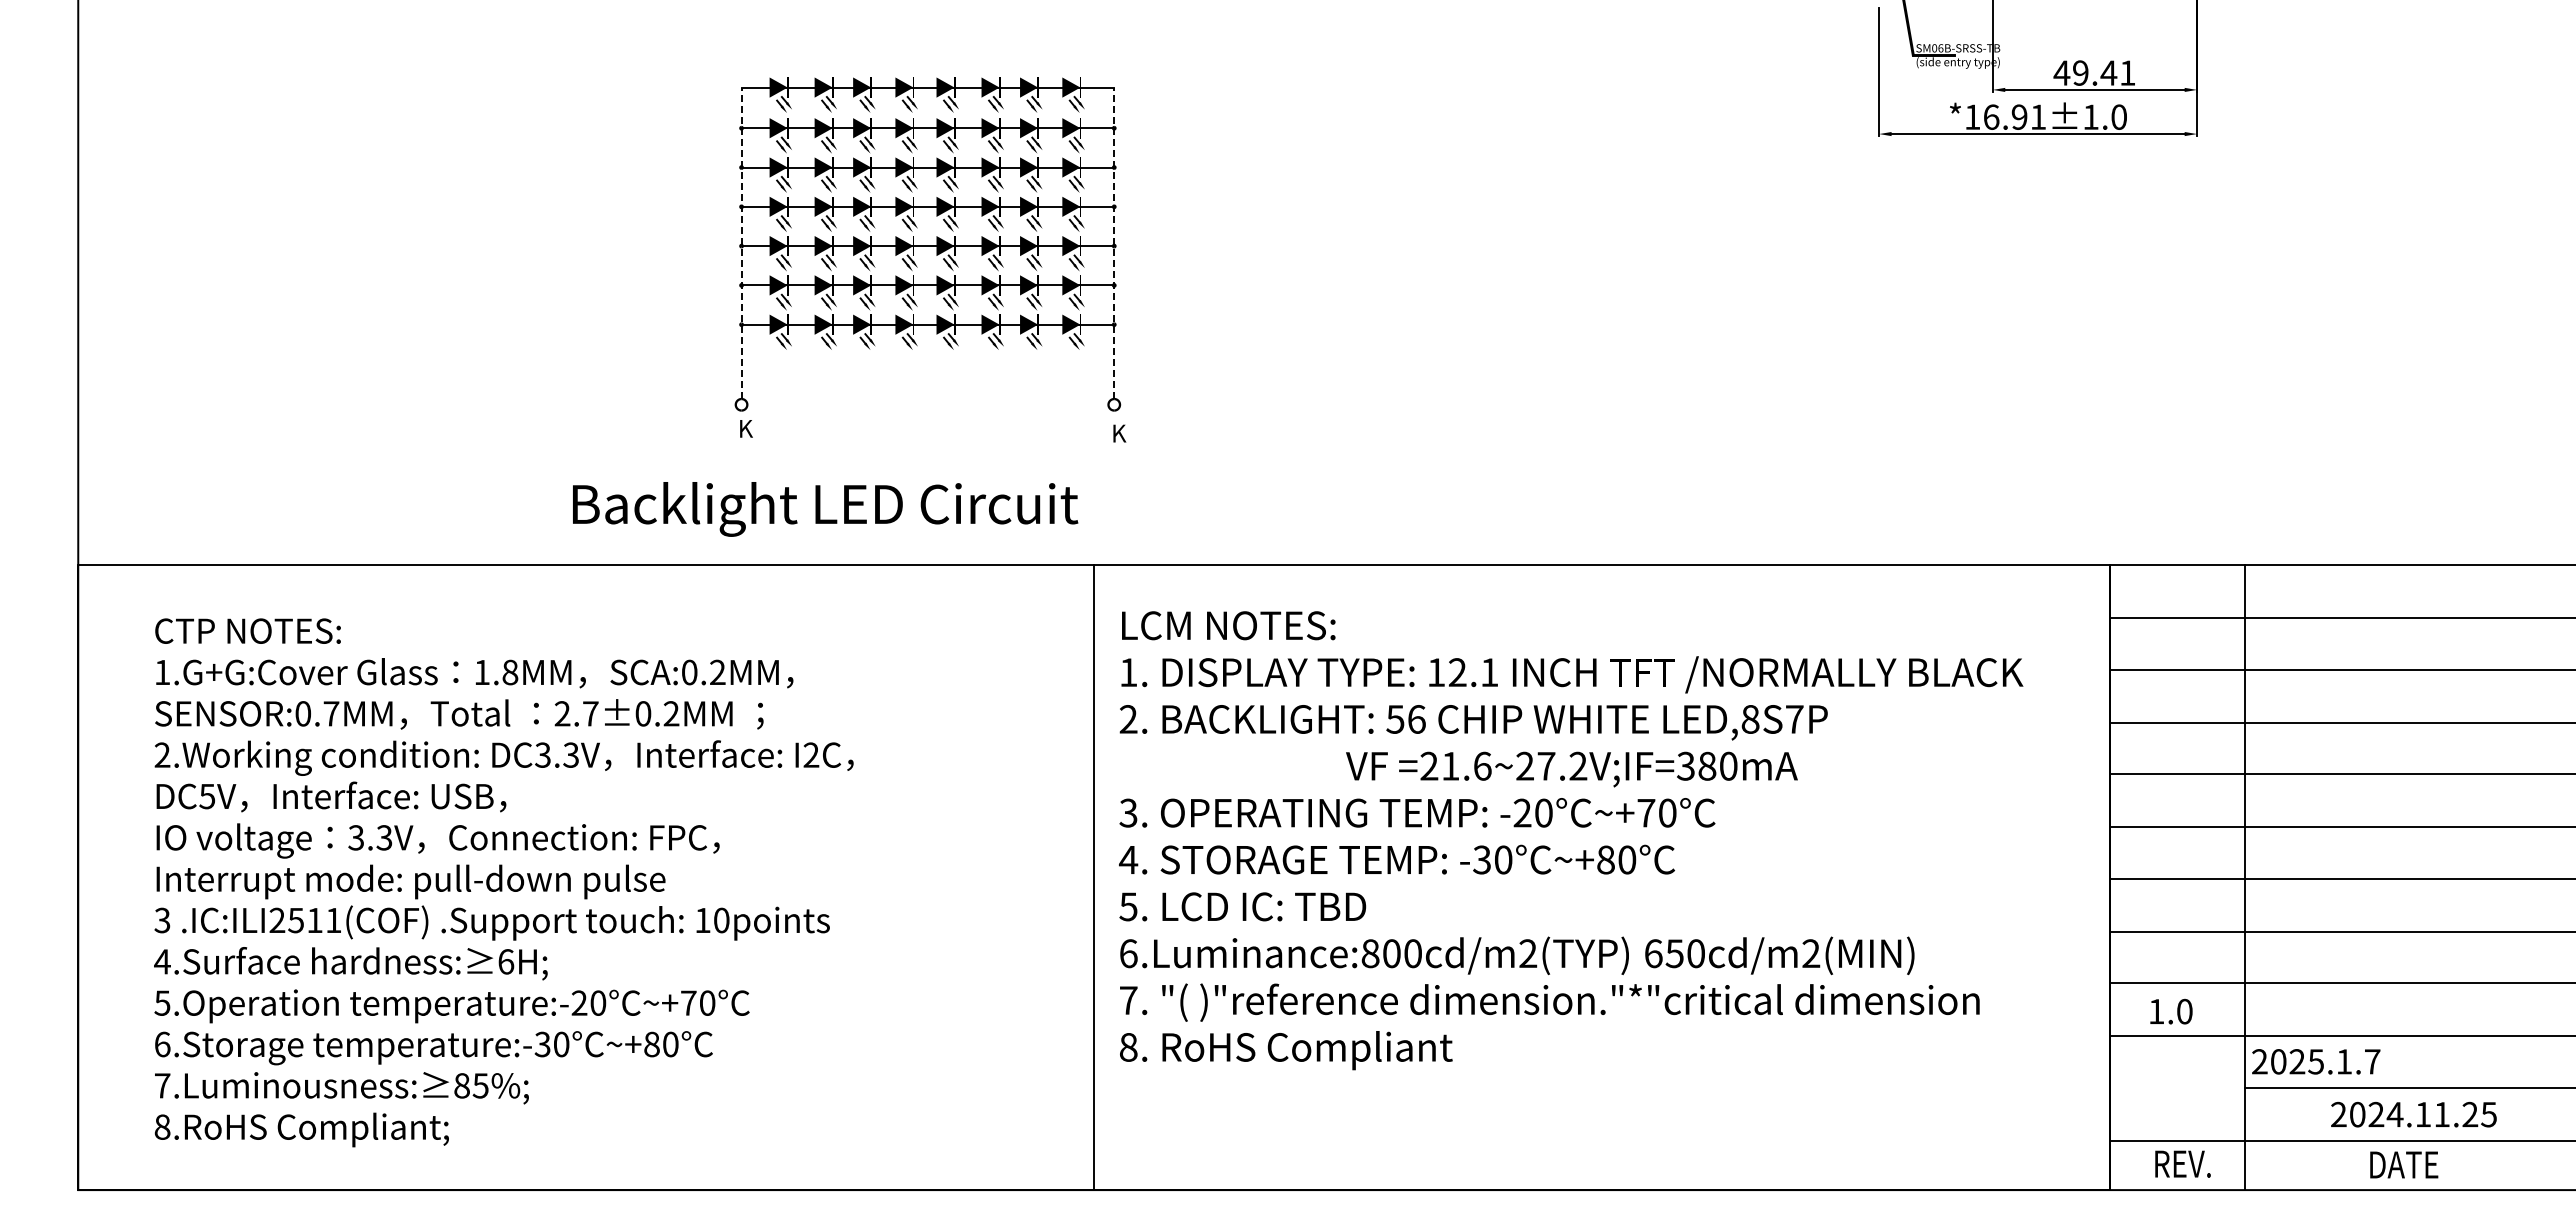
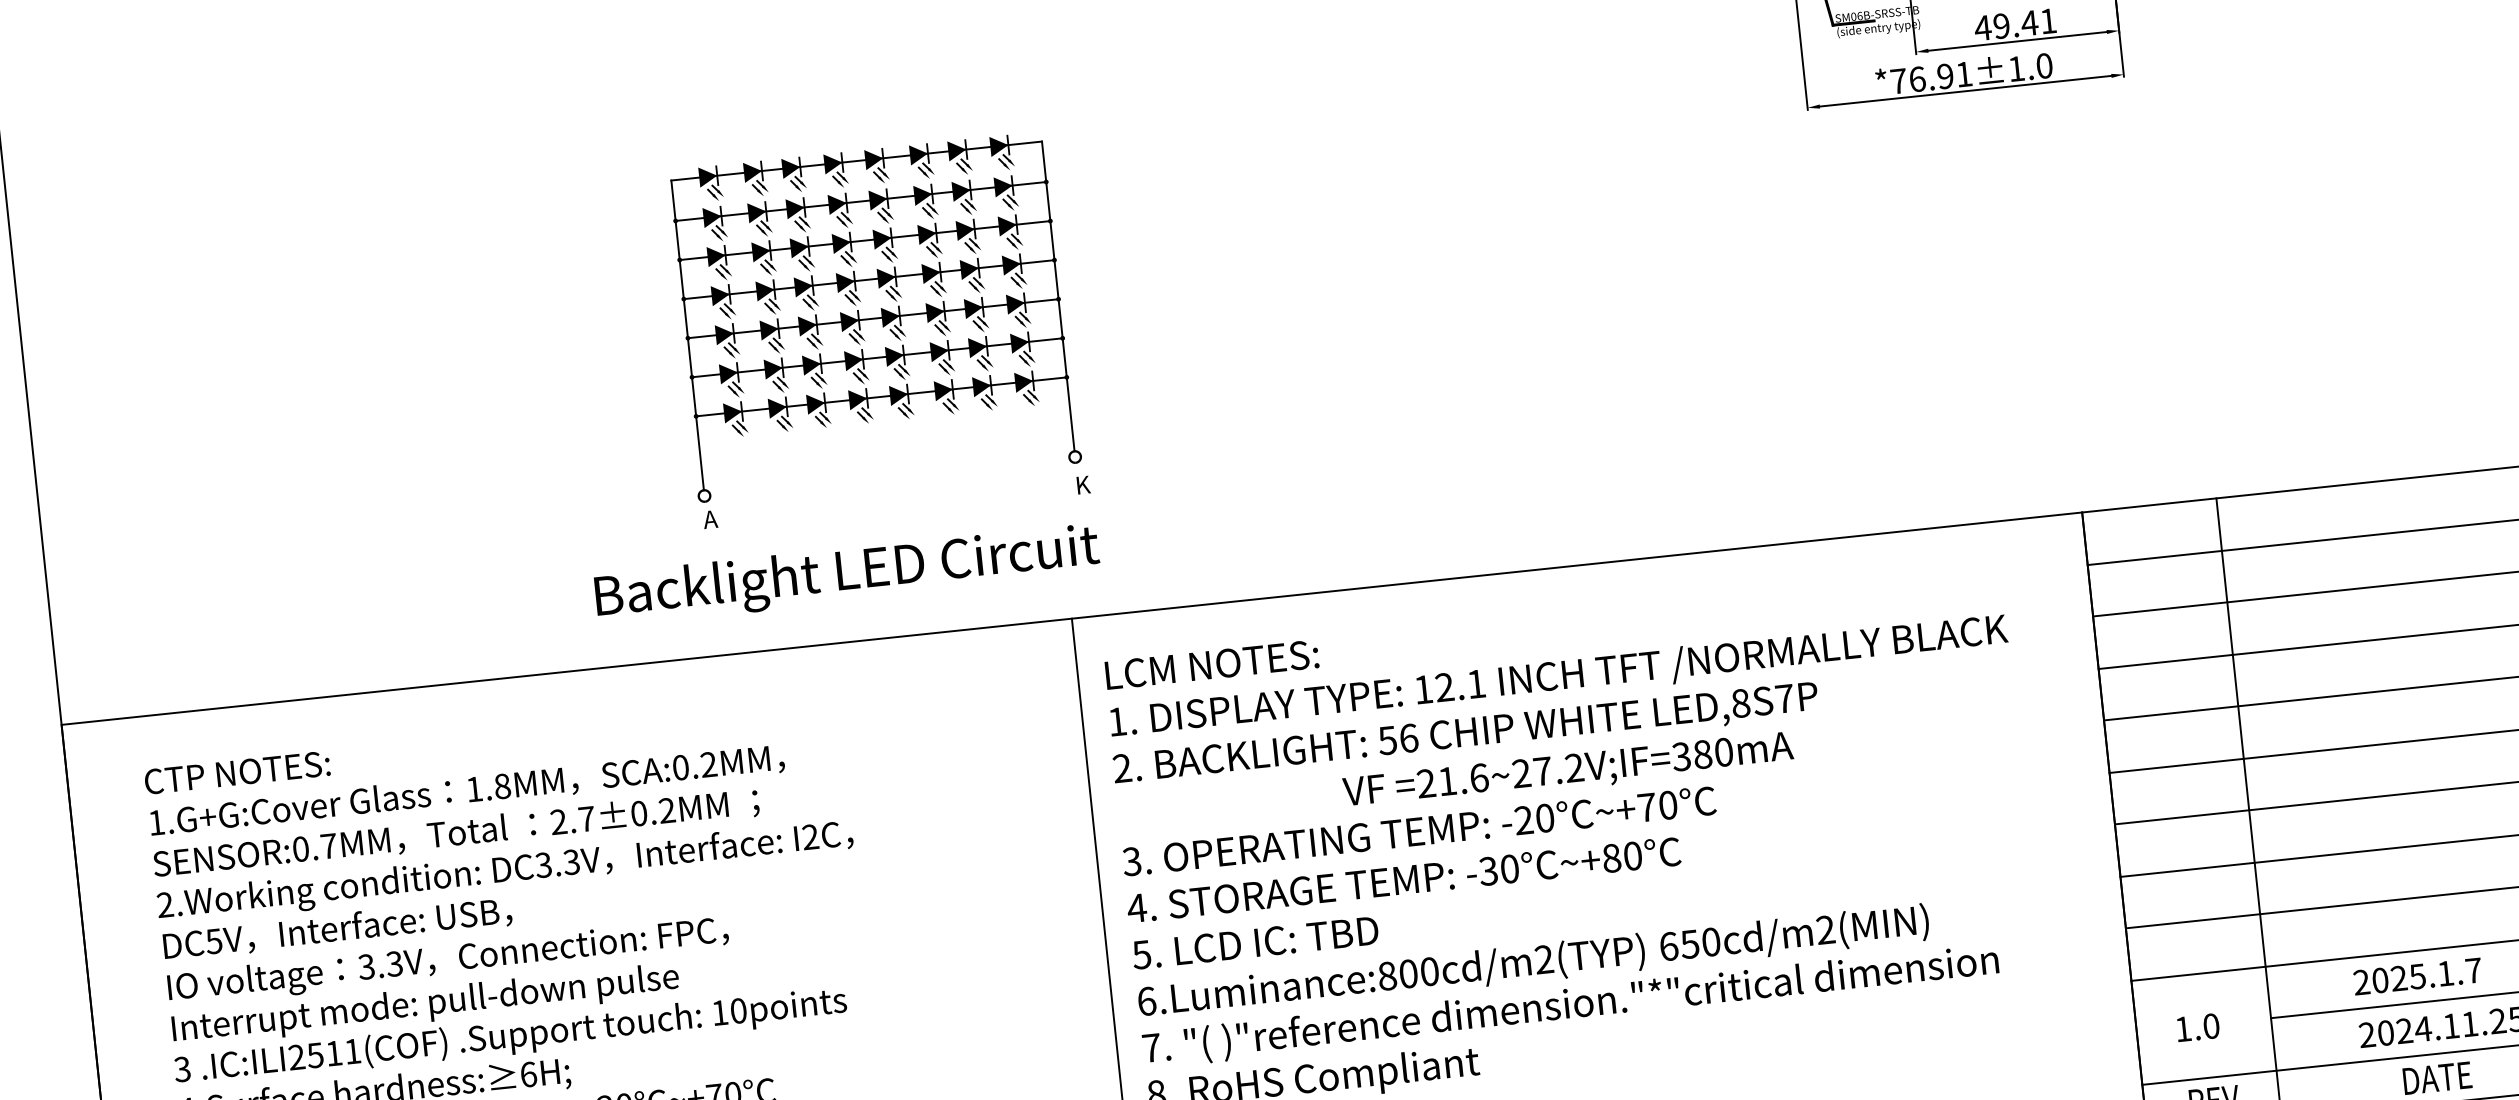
text: (1972, 116) -> (1898, 80), *16.91±1.0 -> *76.91±1.0
line: (741, 243) -> (687, 335), dashed -> solid
line: (1114, 243) -> (1058, 296), dashed -> solid
text: (745, 428) -> (710, 519), K -> A
text: (825, 509) -> (847, 575), moved
text: (2171, 1011) -> (2198, 1027), moved
text: (2316, 1061) -> (2418, 976), moved

